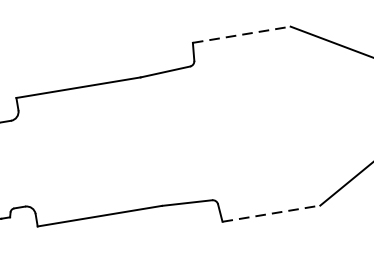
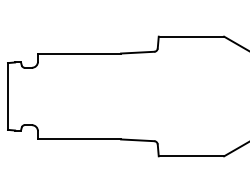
line: (241, 34) -> (191, 36), dashed -> solid
line: (271, 213) -> (191, 156), dashed -> solid

